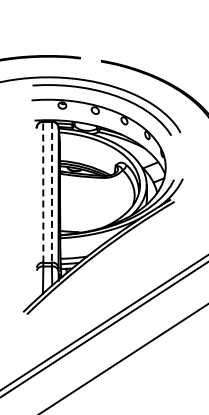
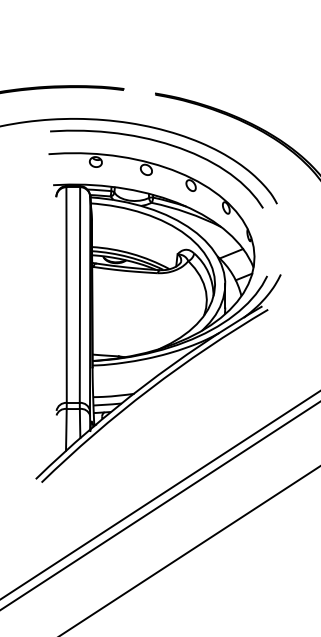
line: (43, 191) -> (66, 293), dashed -> solid
line: (52, 192) -> (80, 295), dashed -> solid

